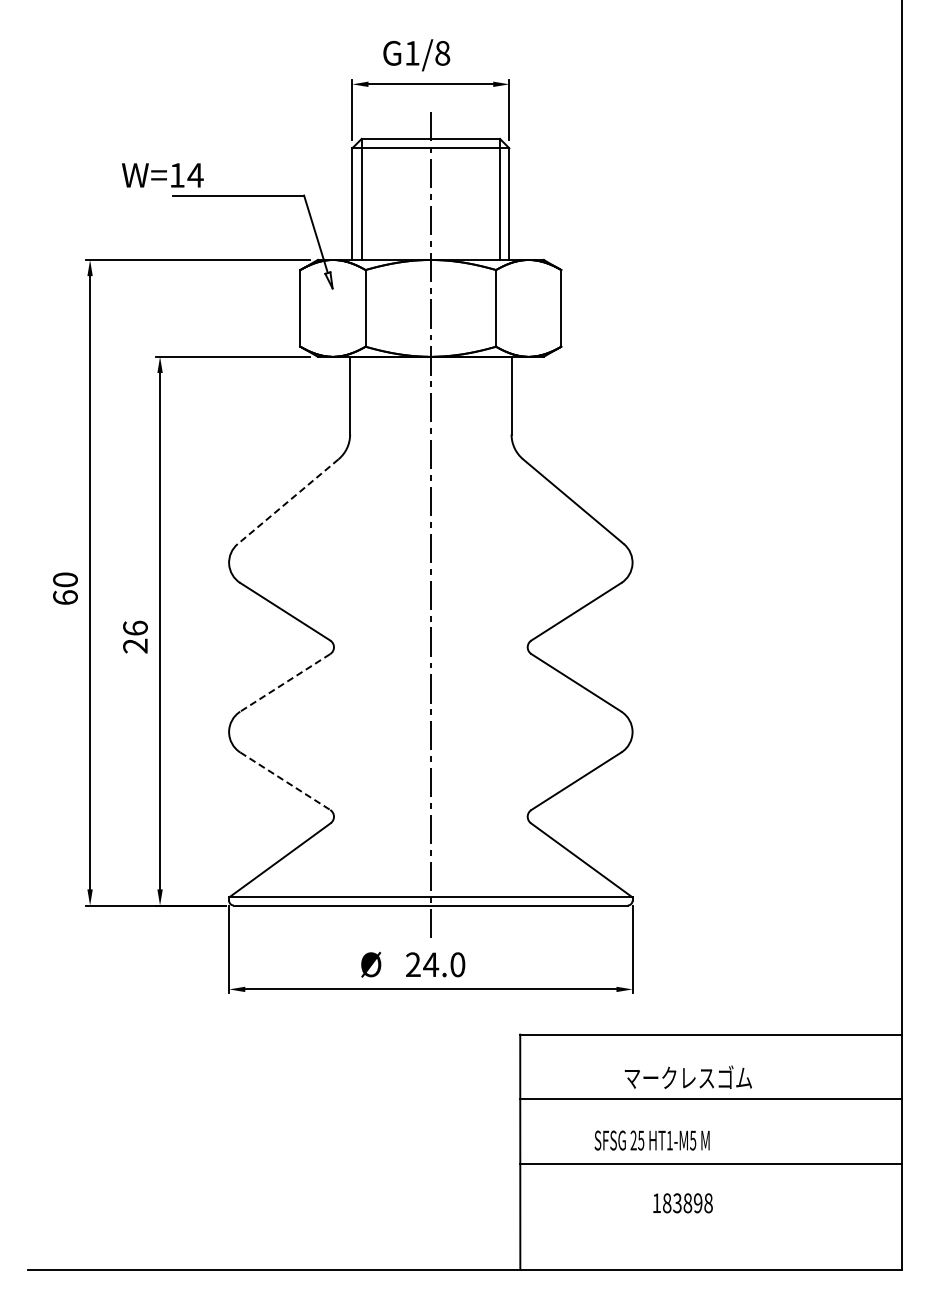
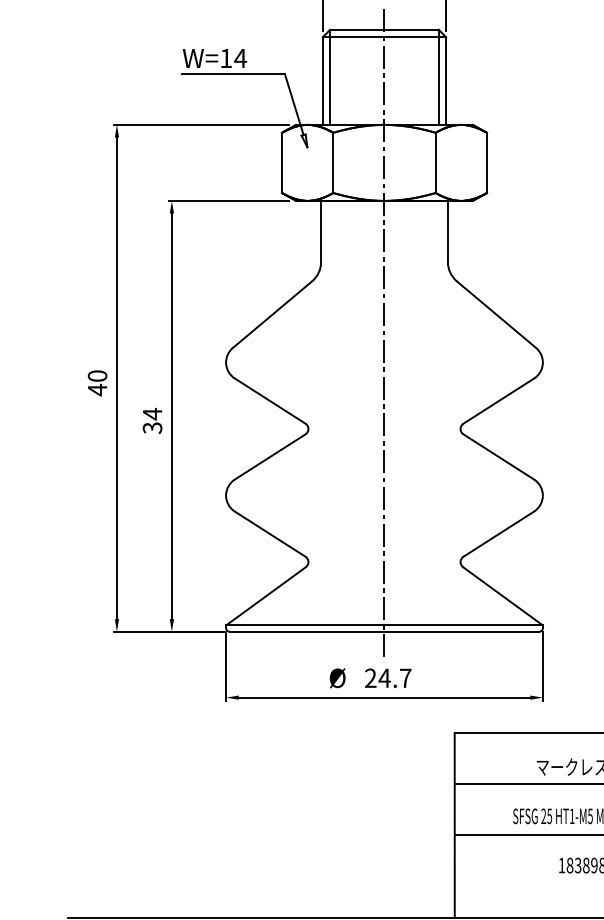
text: (162, 175) -> (214, 58), moved
line: (288, 501) -> (272, 314), dashed -> solid
text: (65, 597) -> (97, 389), 60 -> 40
text: (135, 636) -> (152, 420), 26 -> 34
line: (284, 683) -> (269, 457), dashed -> solid
line: (285, 781) -> (270, 534), dashed -> solid
text: (457, 964) -> (405, 678), 24.0 -> 24.7

